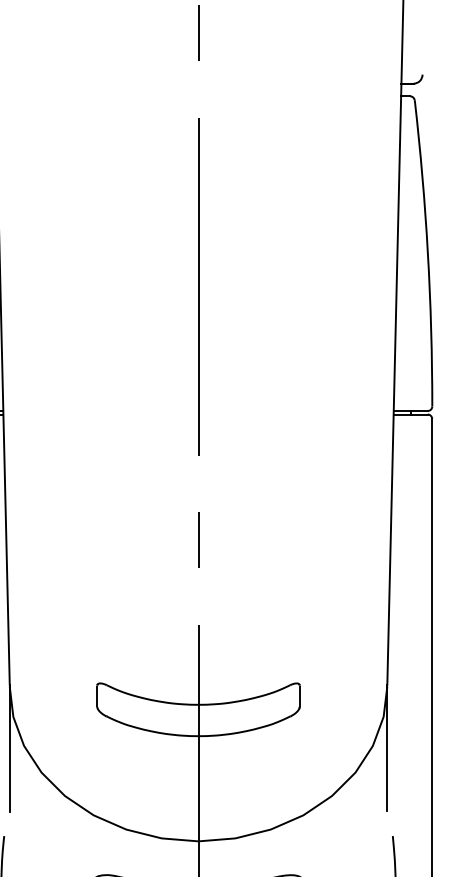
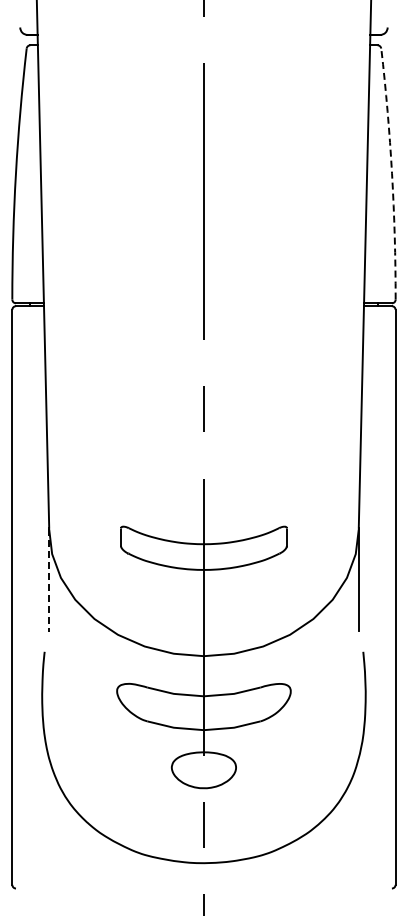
arc: (428, 252) -> (392, 173), solid -> dashed
line: (10, 750) -> (49, 581), solid -> dashed

